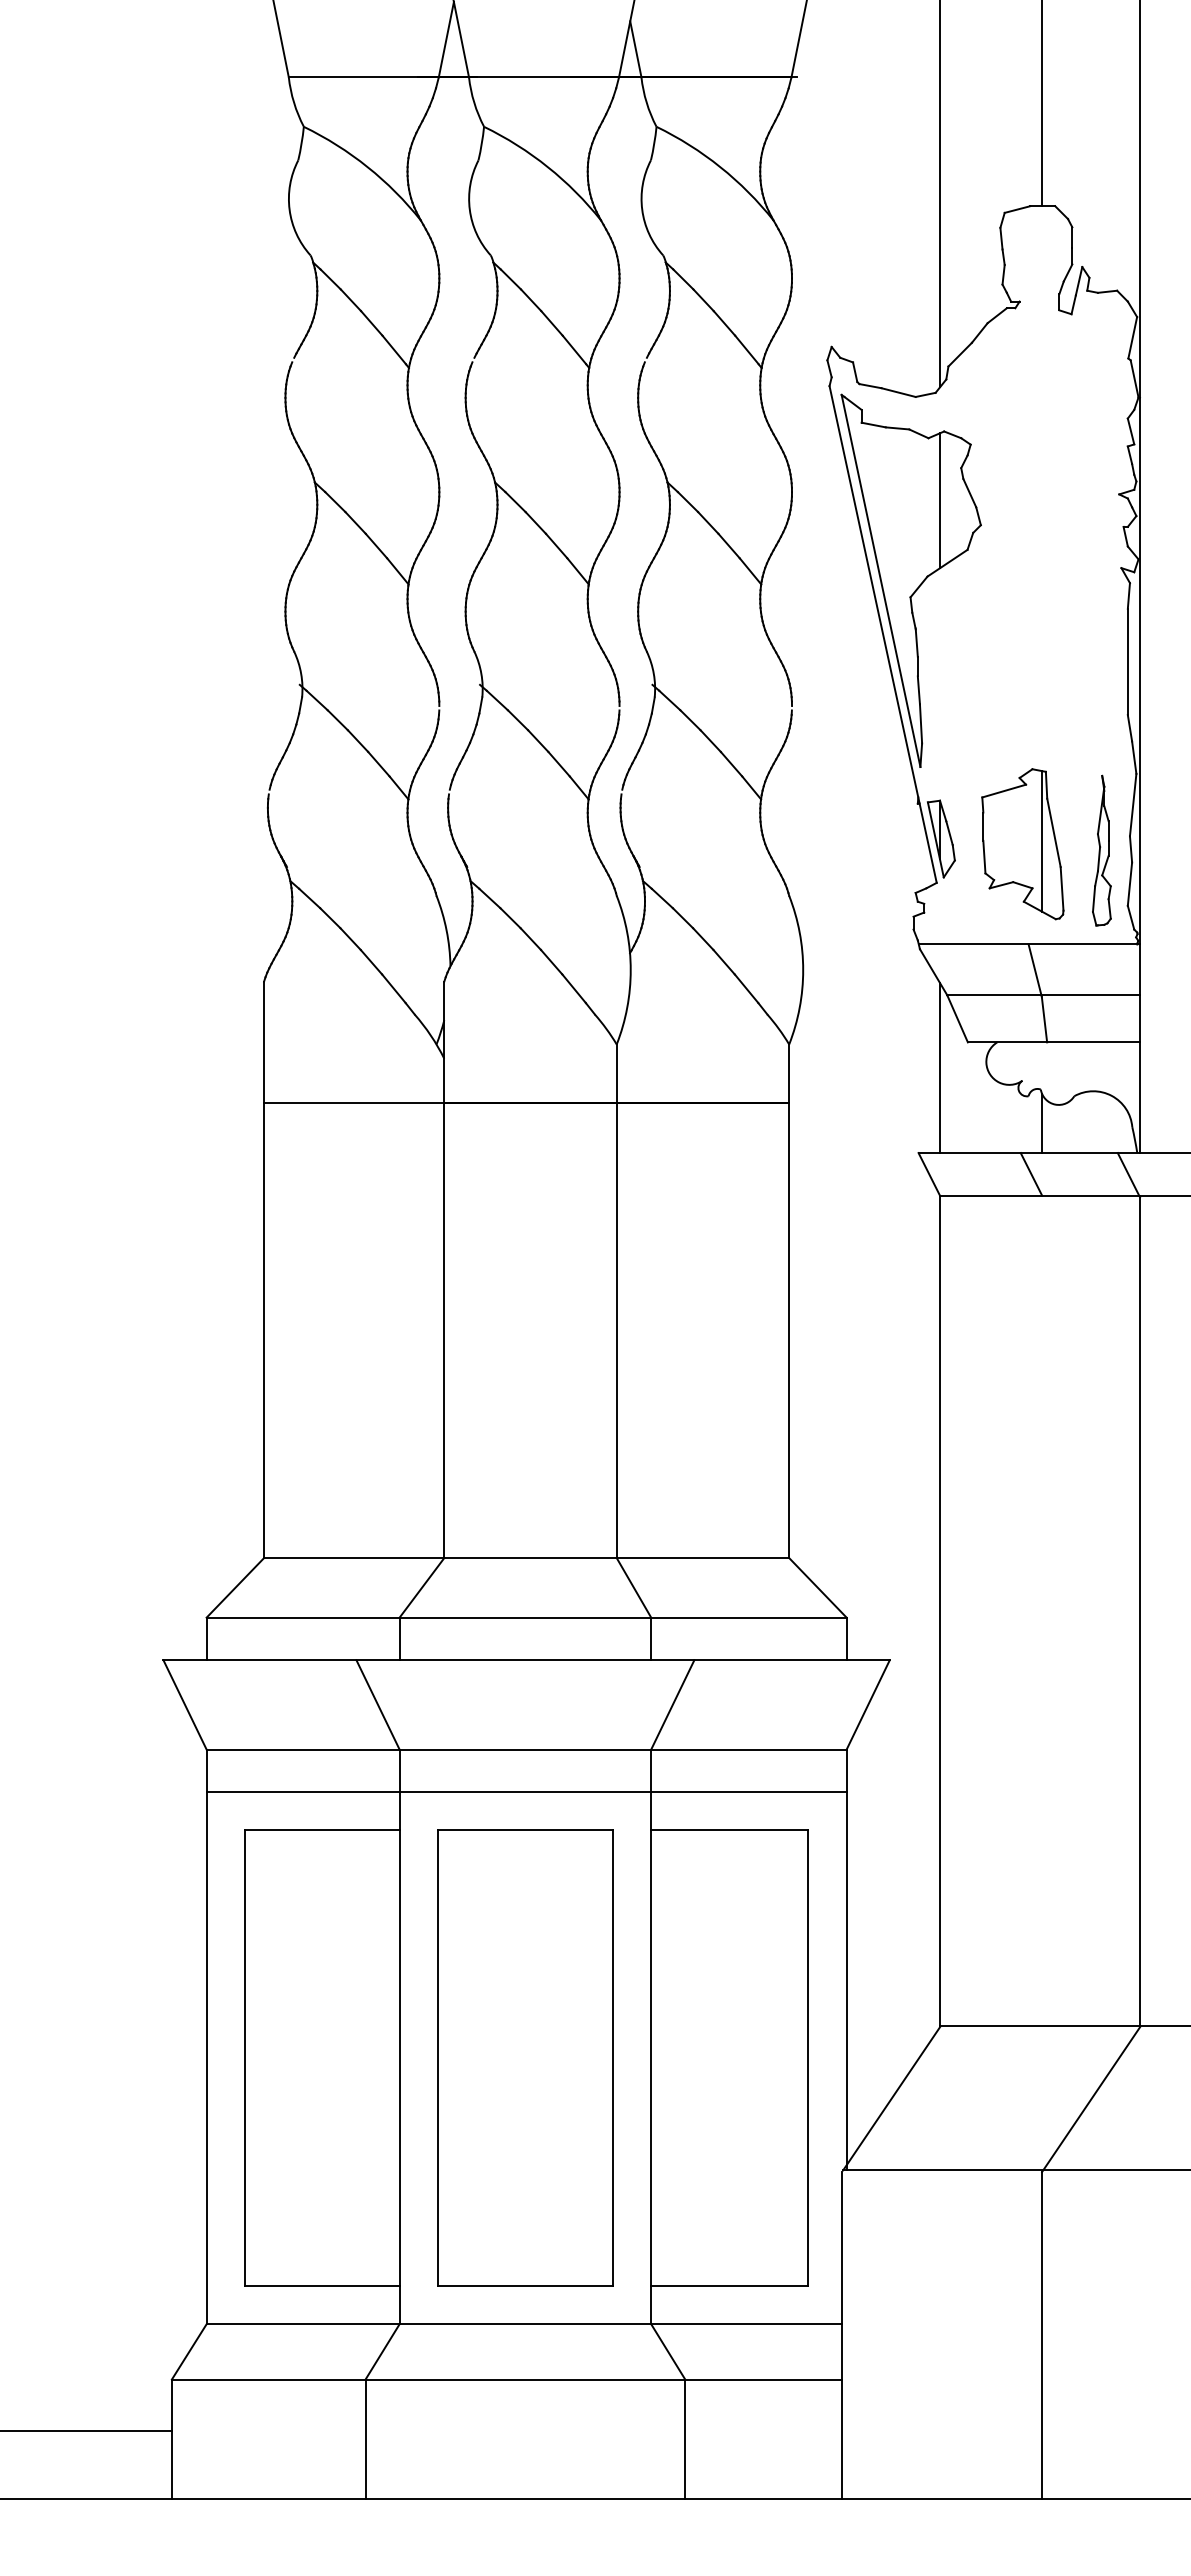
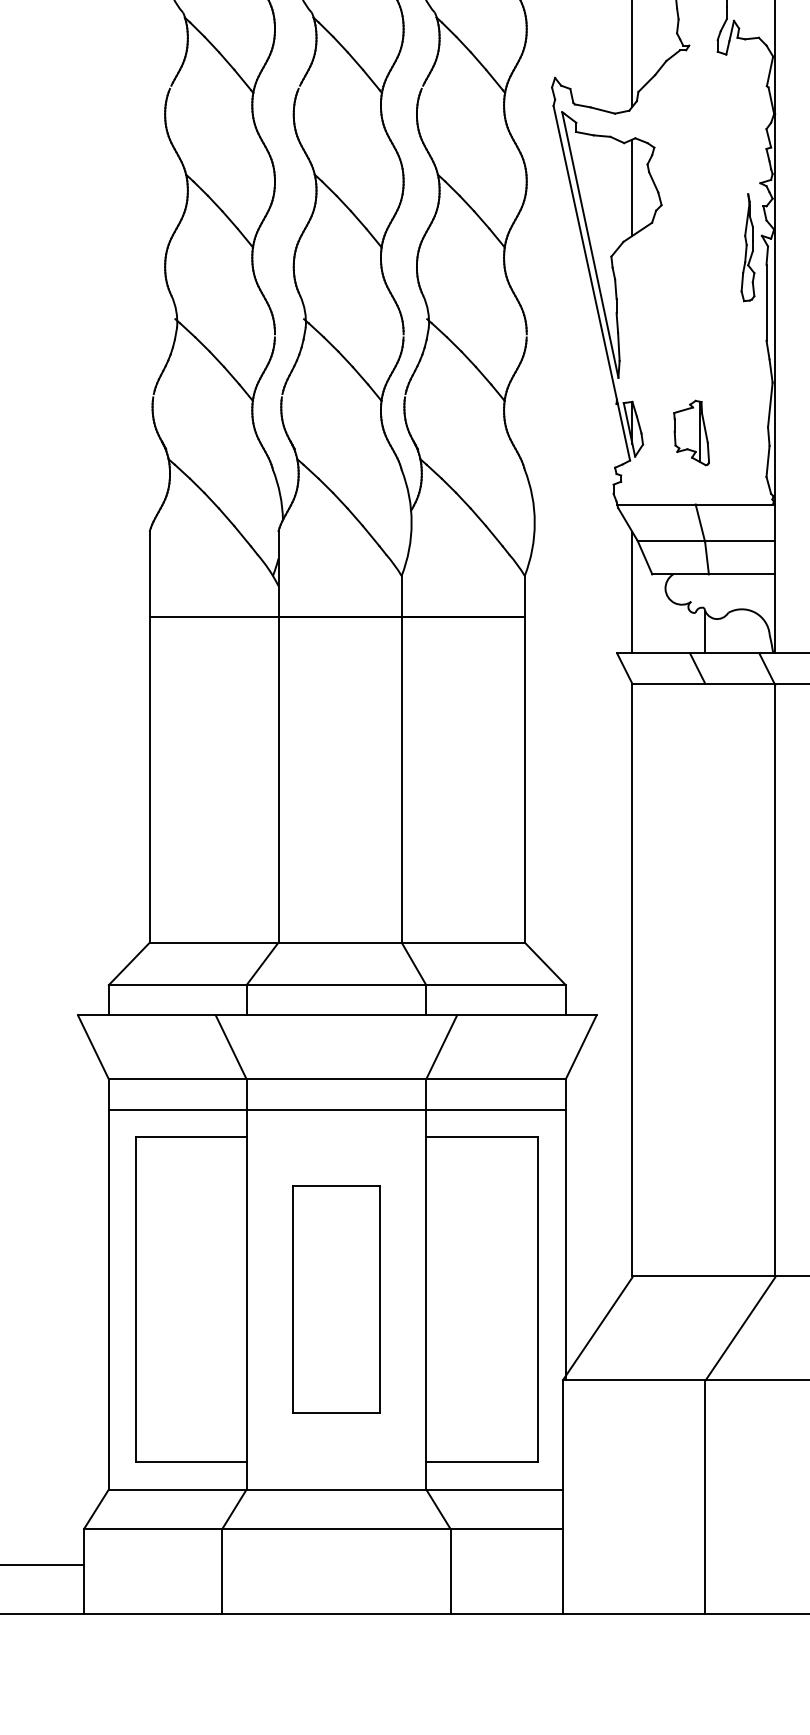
part: (1022, 844) -> (691, 433), size x0.6
part: (1101, 850) -> (747, 247), moved
part: (525, 2057) -> (336, 1299), size x0.7

